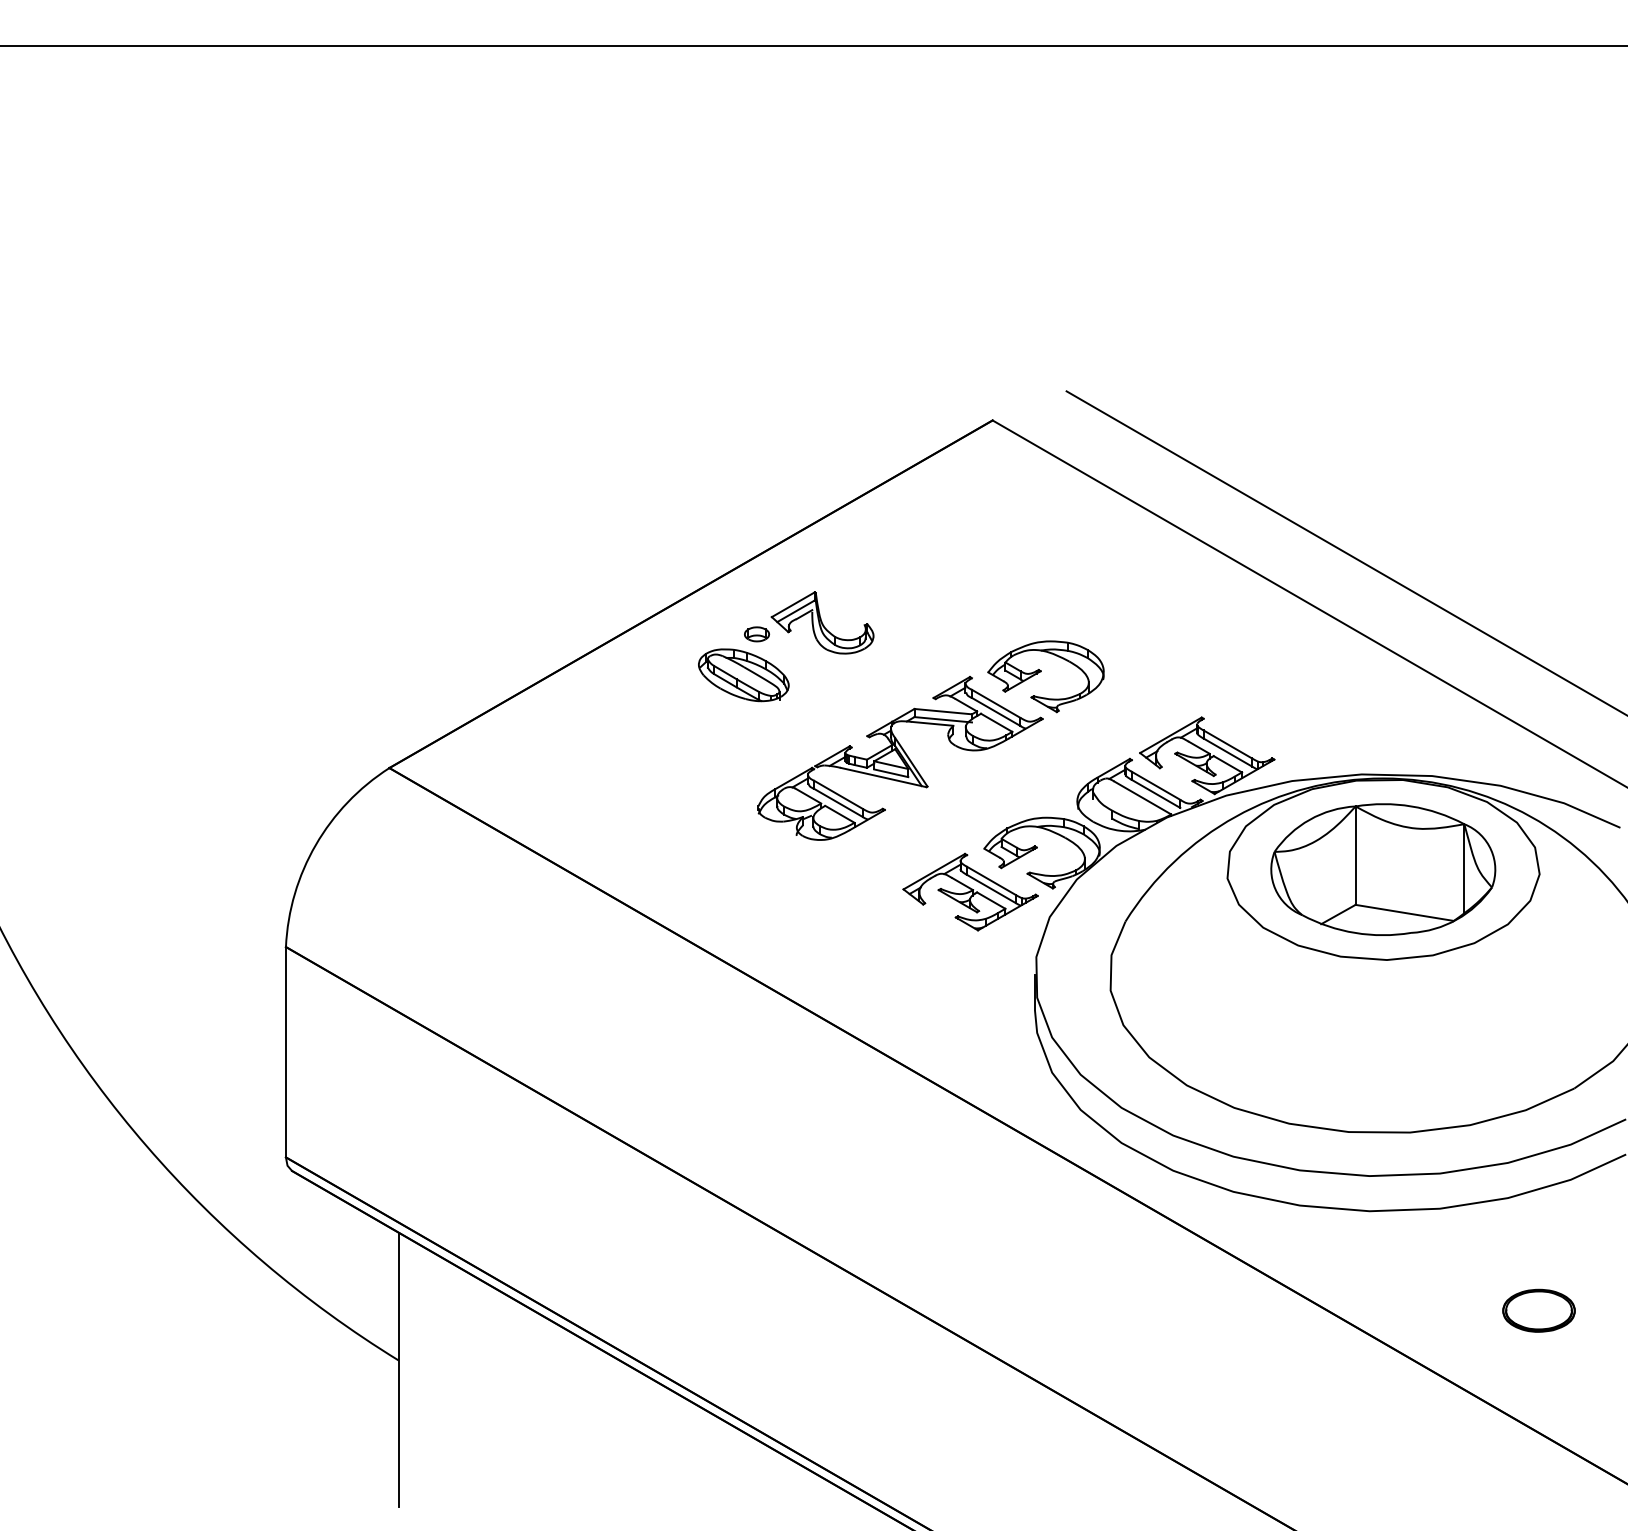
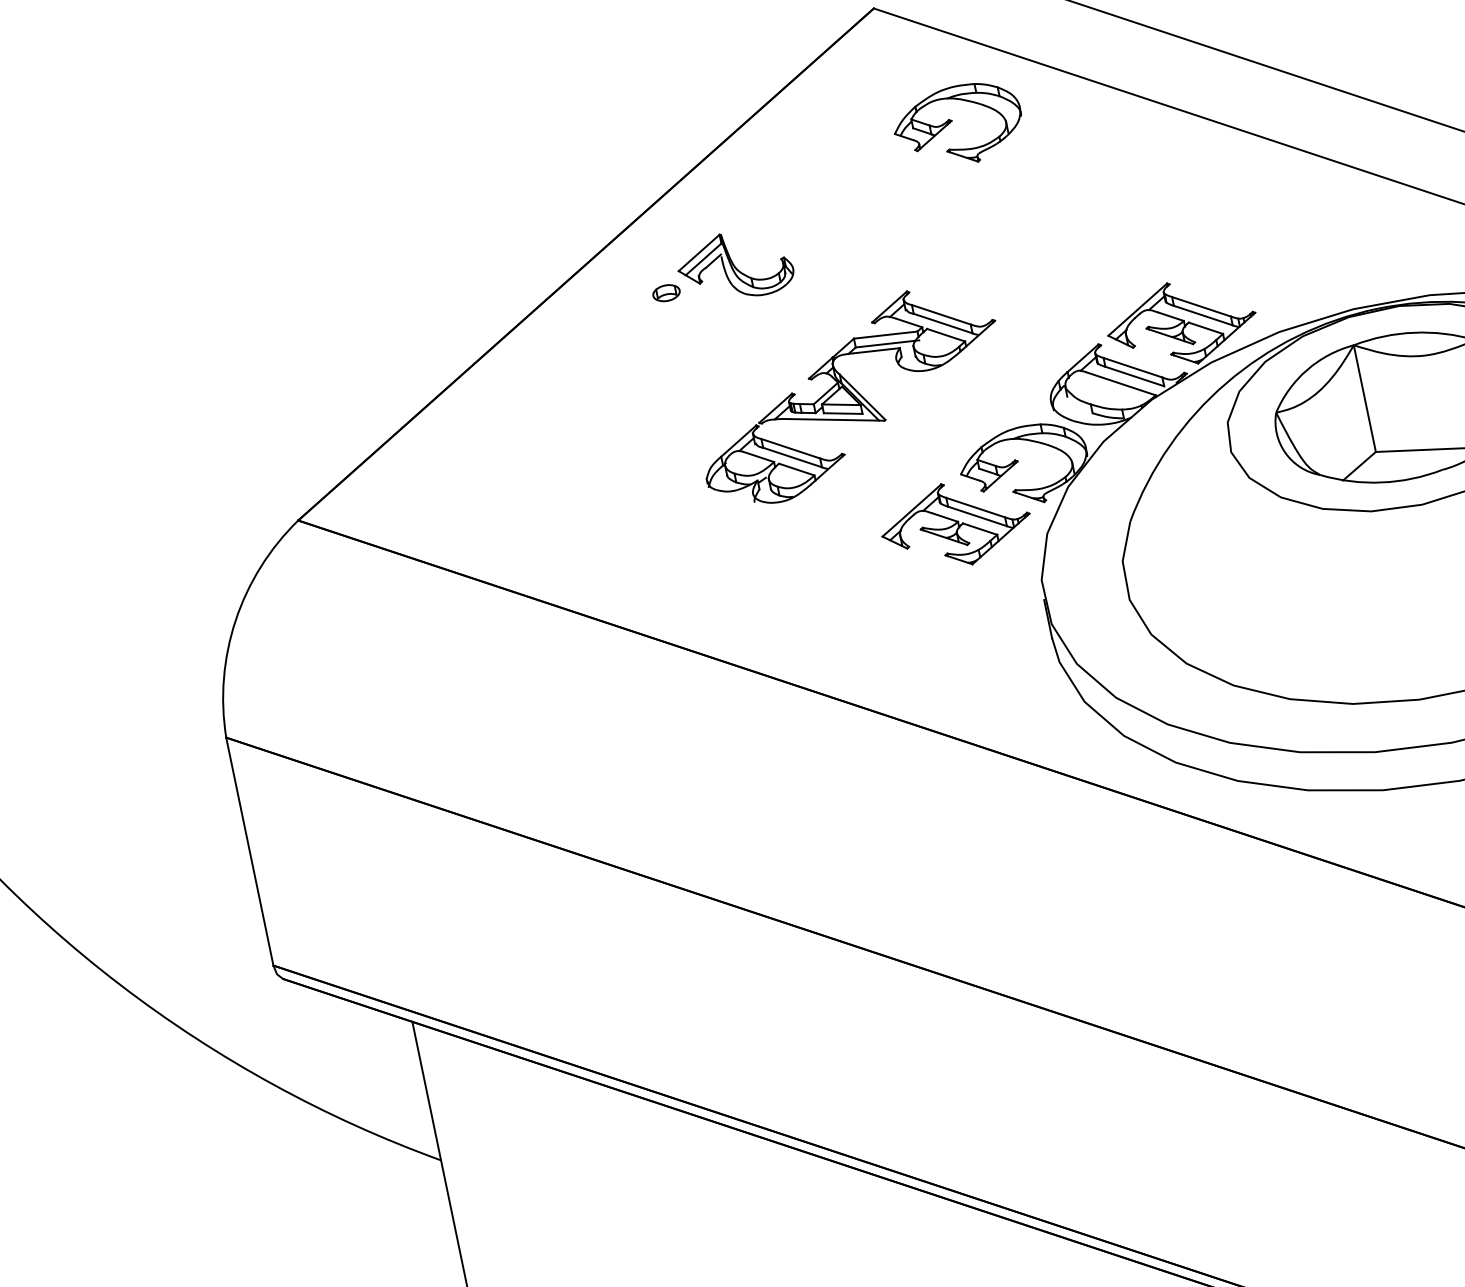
part: (743, 675) -> (661, 340), removed
part: (1045, 676) -> (957, 125), moved

